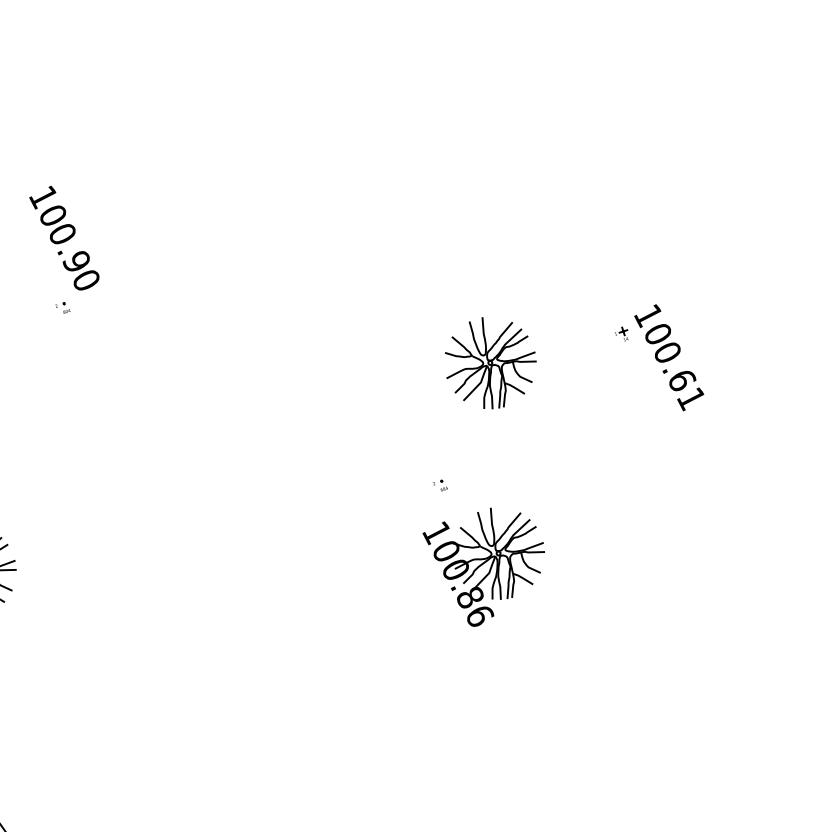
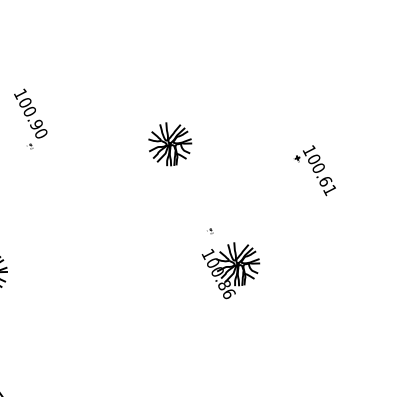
part: (491, 363) -> (170, 144), moved

